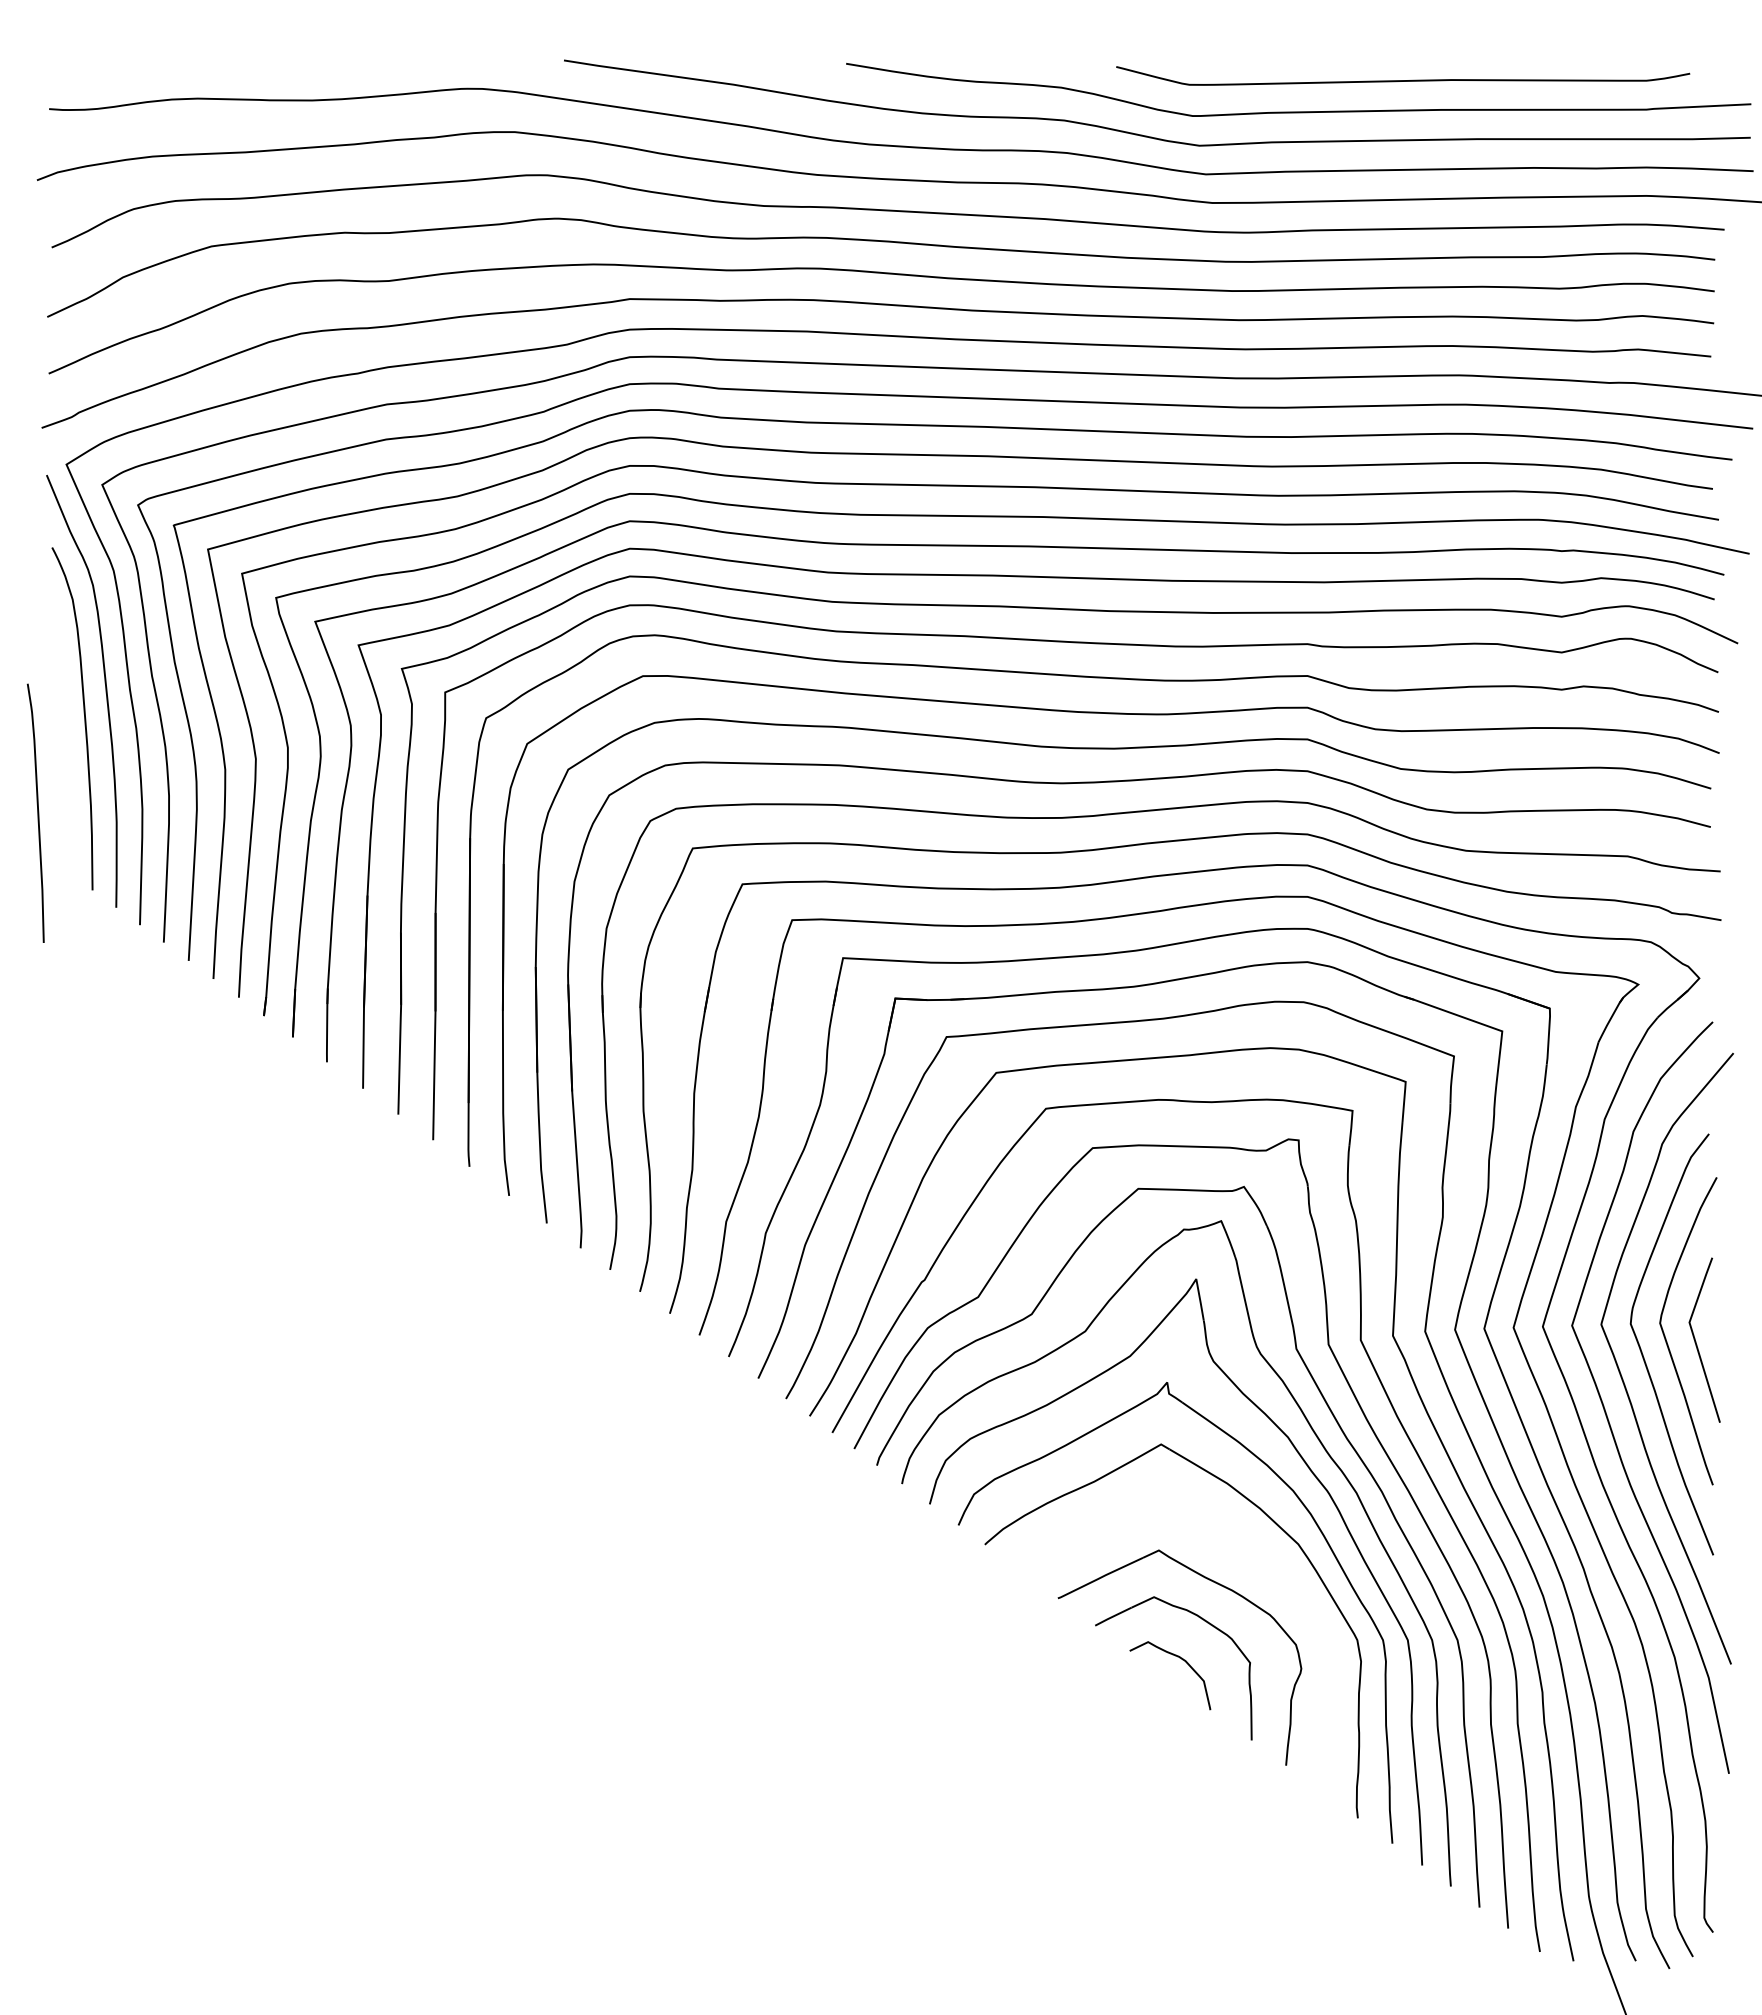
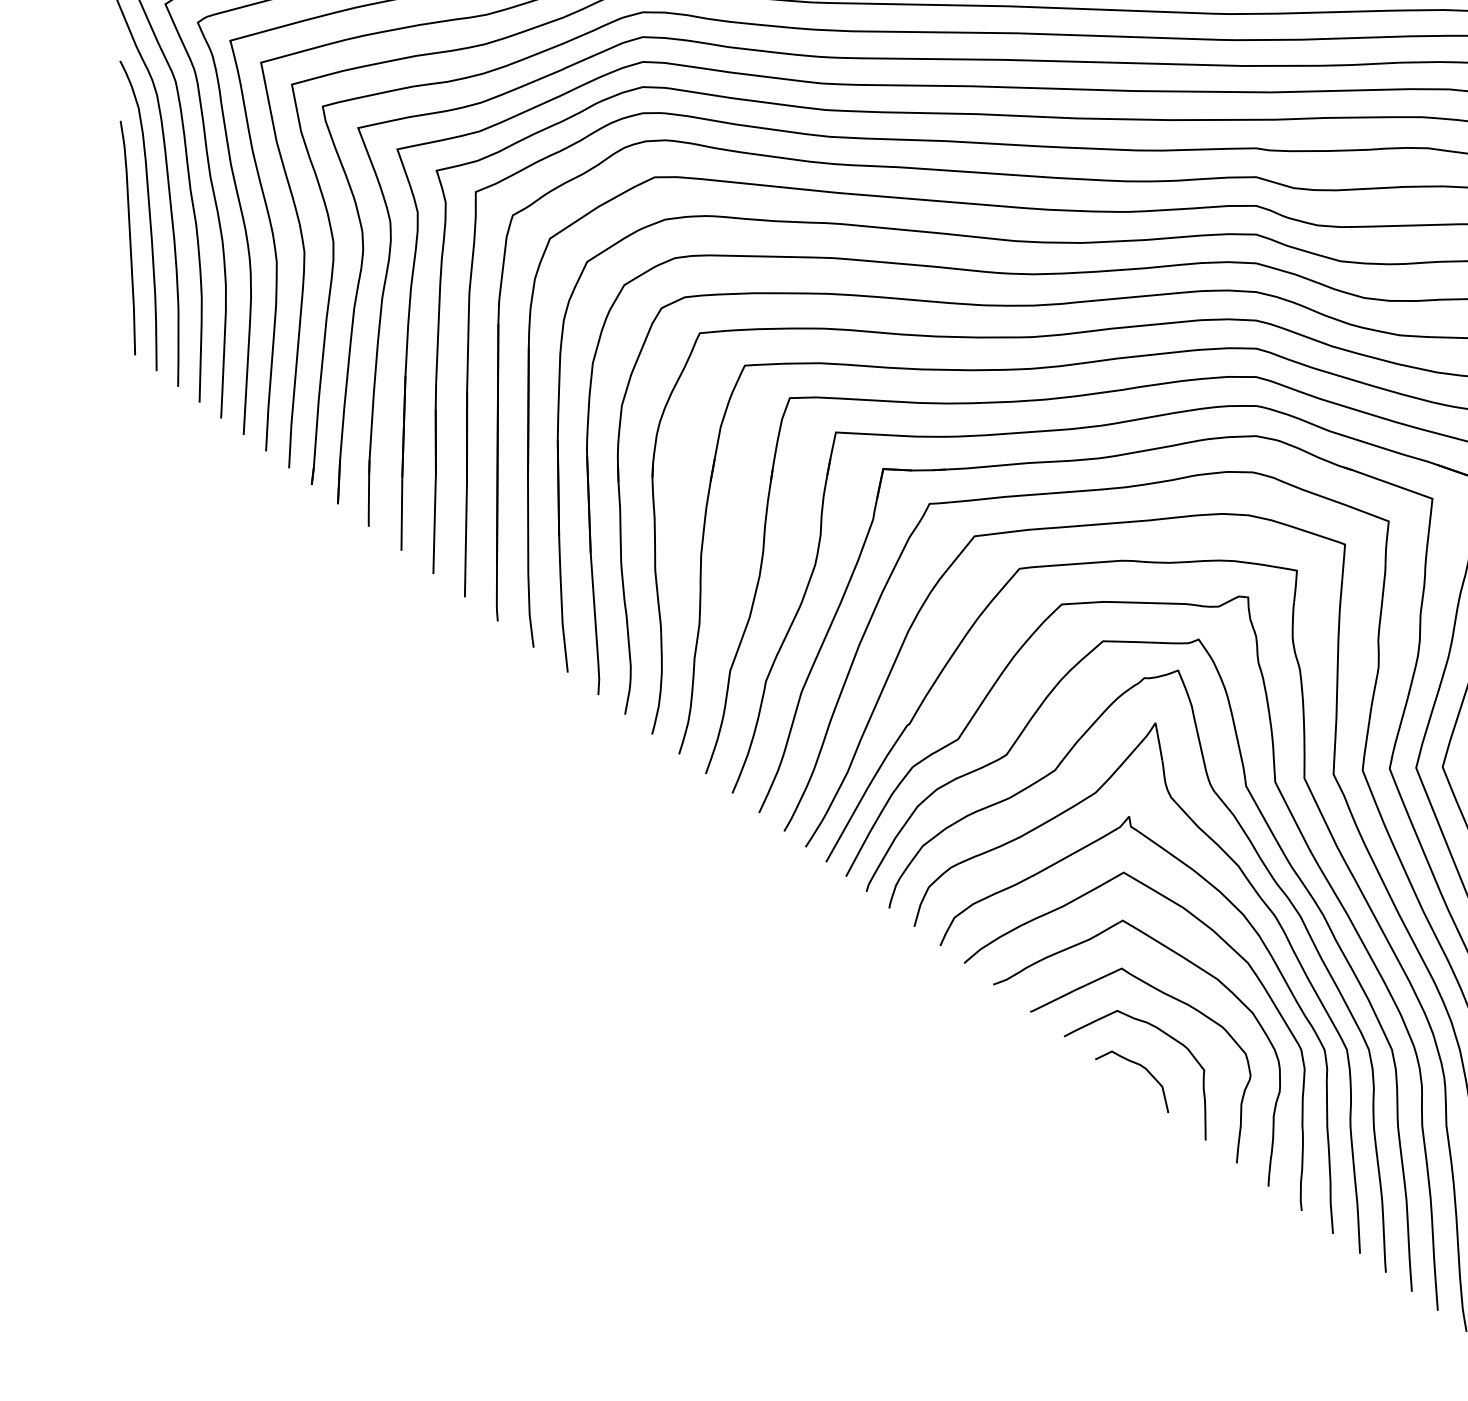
curve: (37, 812) -> (129, 237), moved
part: (1234, 1544) -> (1190, 963), added

